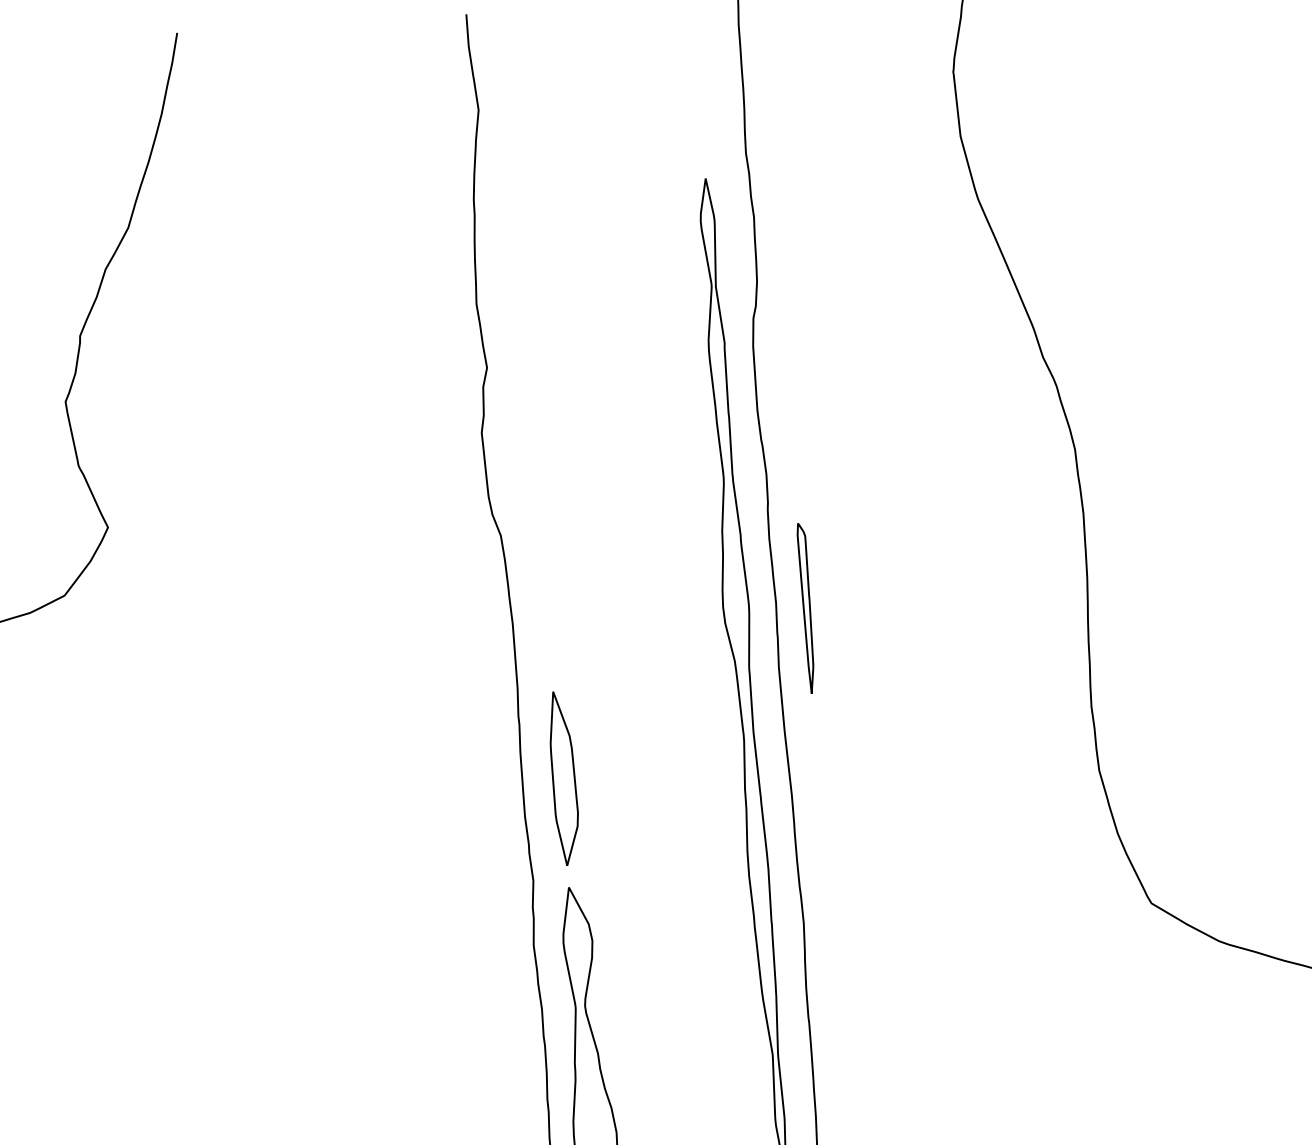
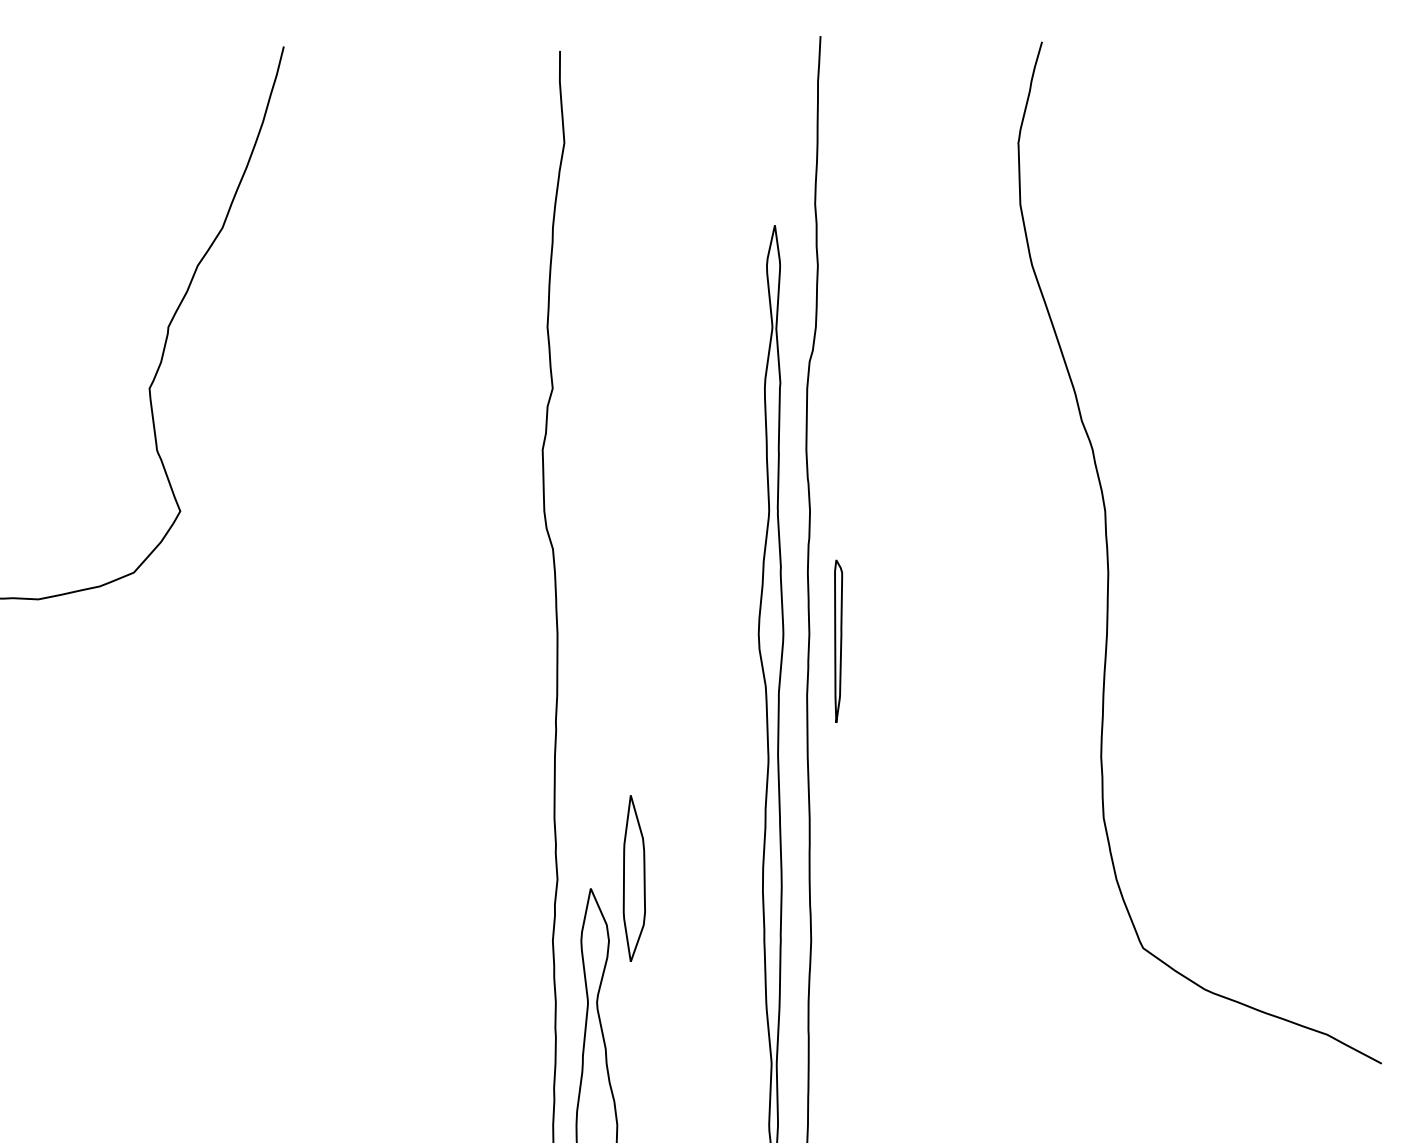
part: (563, 778) -> (633, 878), moved

